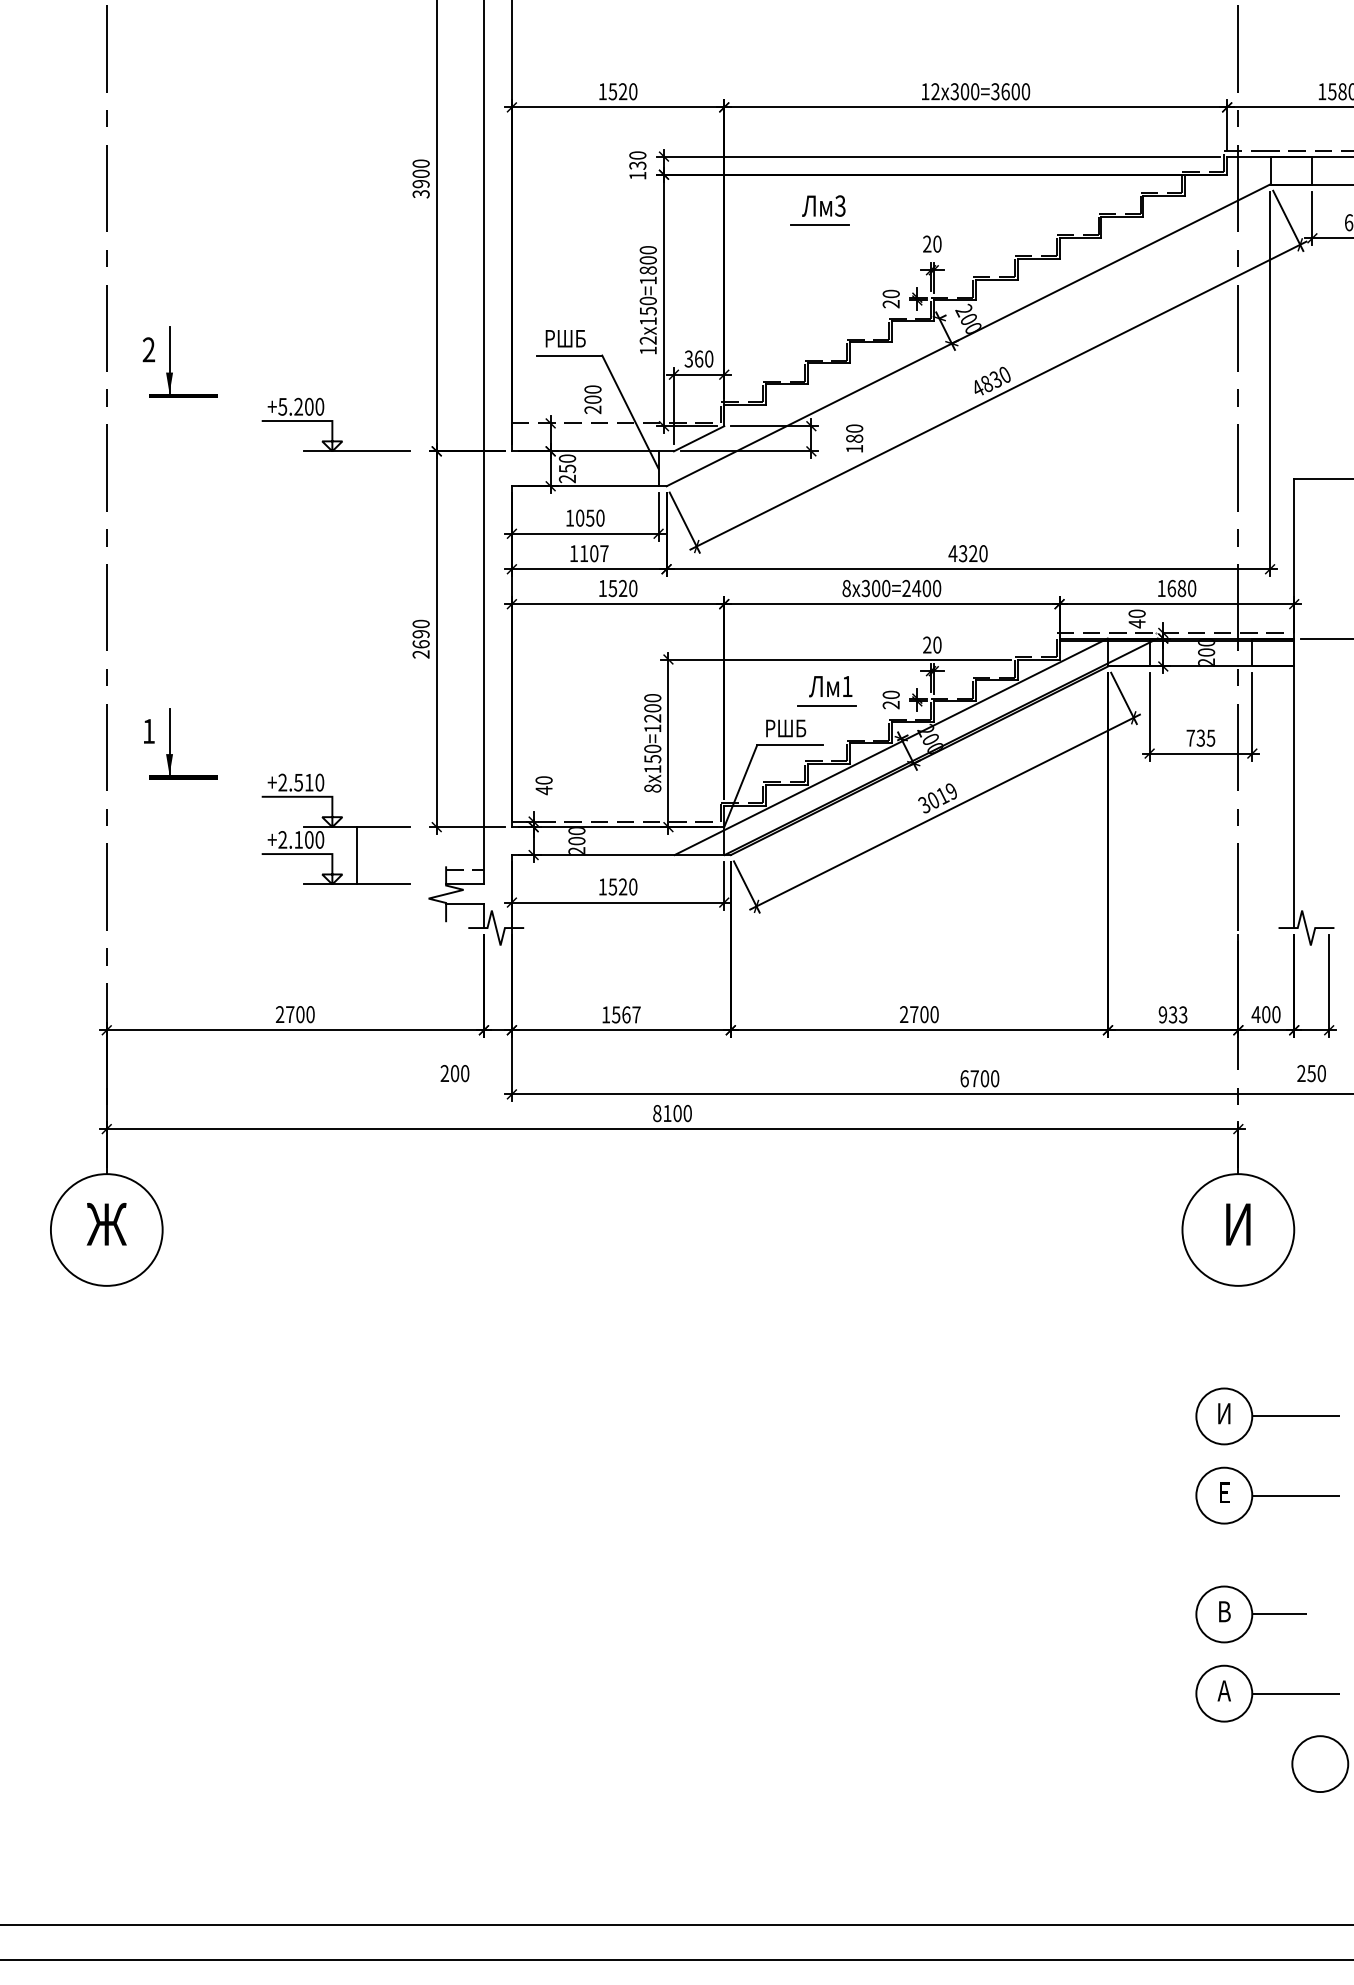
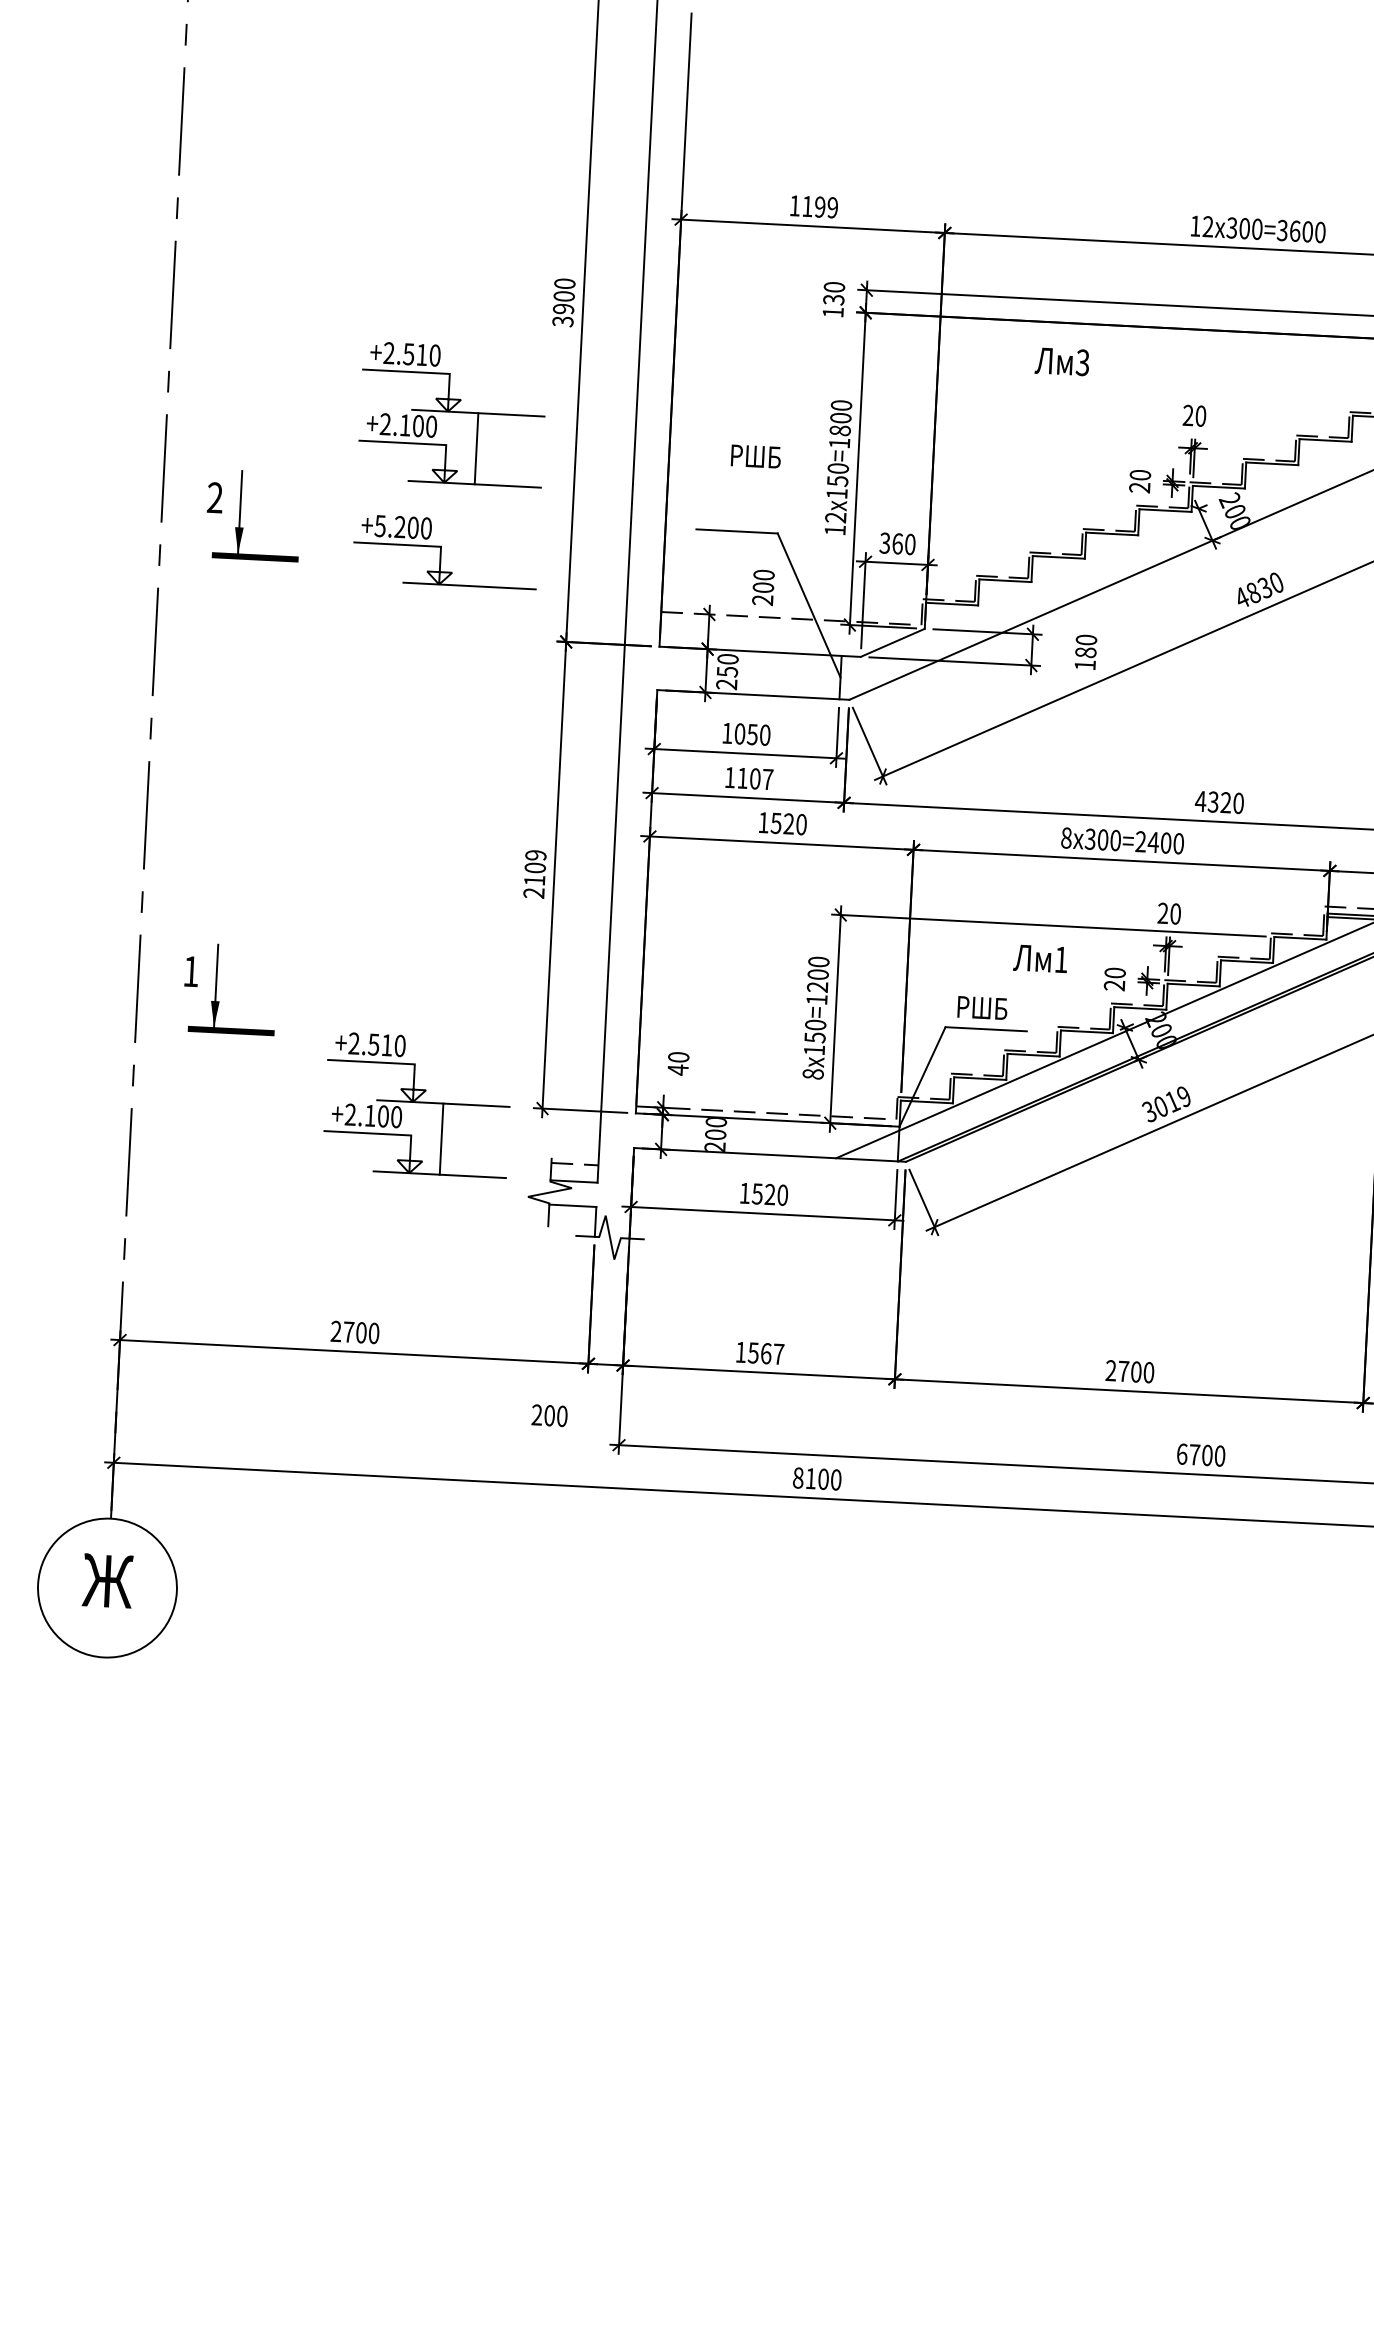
text: (622, 91) -> (819, 206), 1520 -> 1199
line: (819, 225) -> (1055, 385), removed
part: (335, 272) -> (451, 413), added
text: (565, 338) -> (755, 456), moved
part: (335, 424) -> (444, 551), moved
text: (420, 633) -> (534, 867), 2690 -> 2109
line: (826, 705) -> (1034, 982), removed

